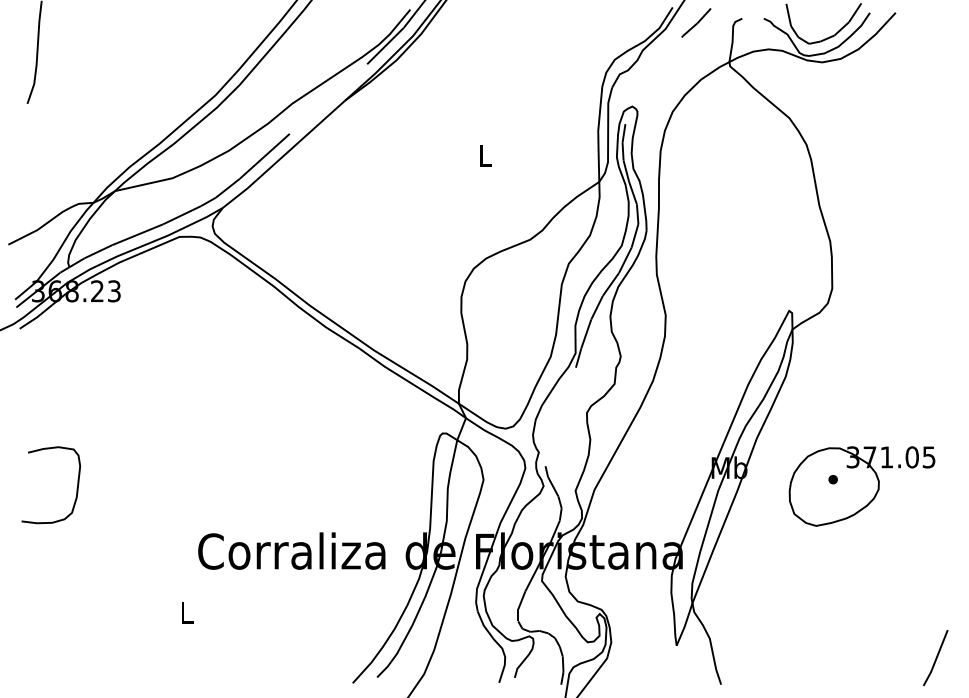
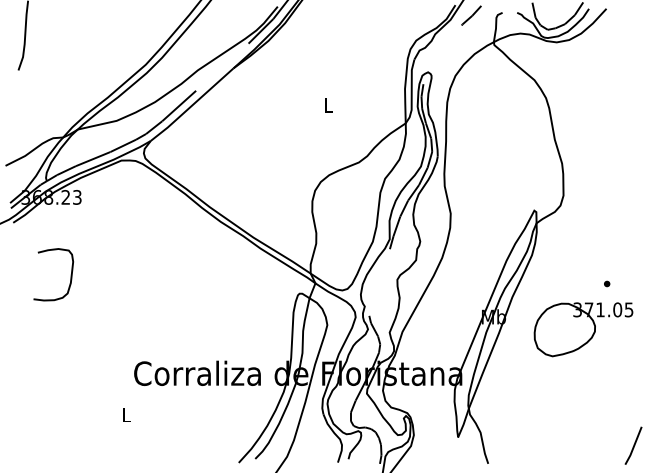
part: (833, 478) -> (607, 283), moved
curve: (76, 484) -> (70, 274), moved

